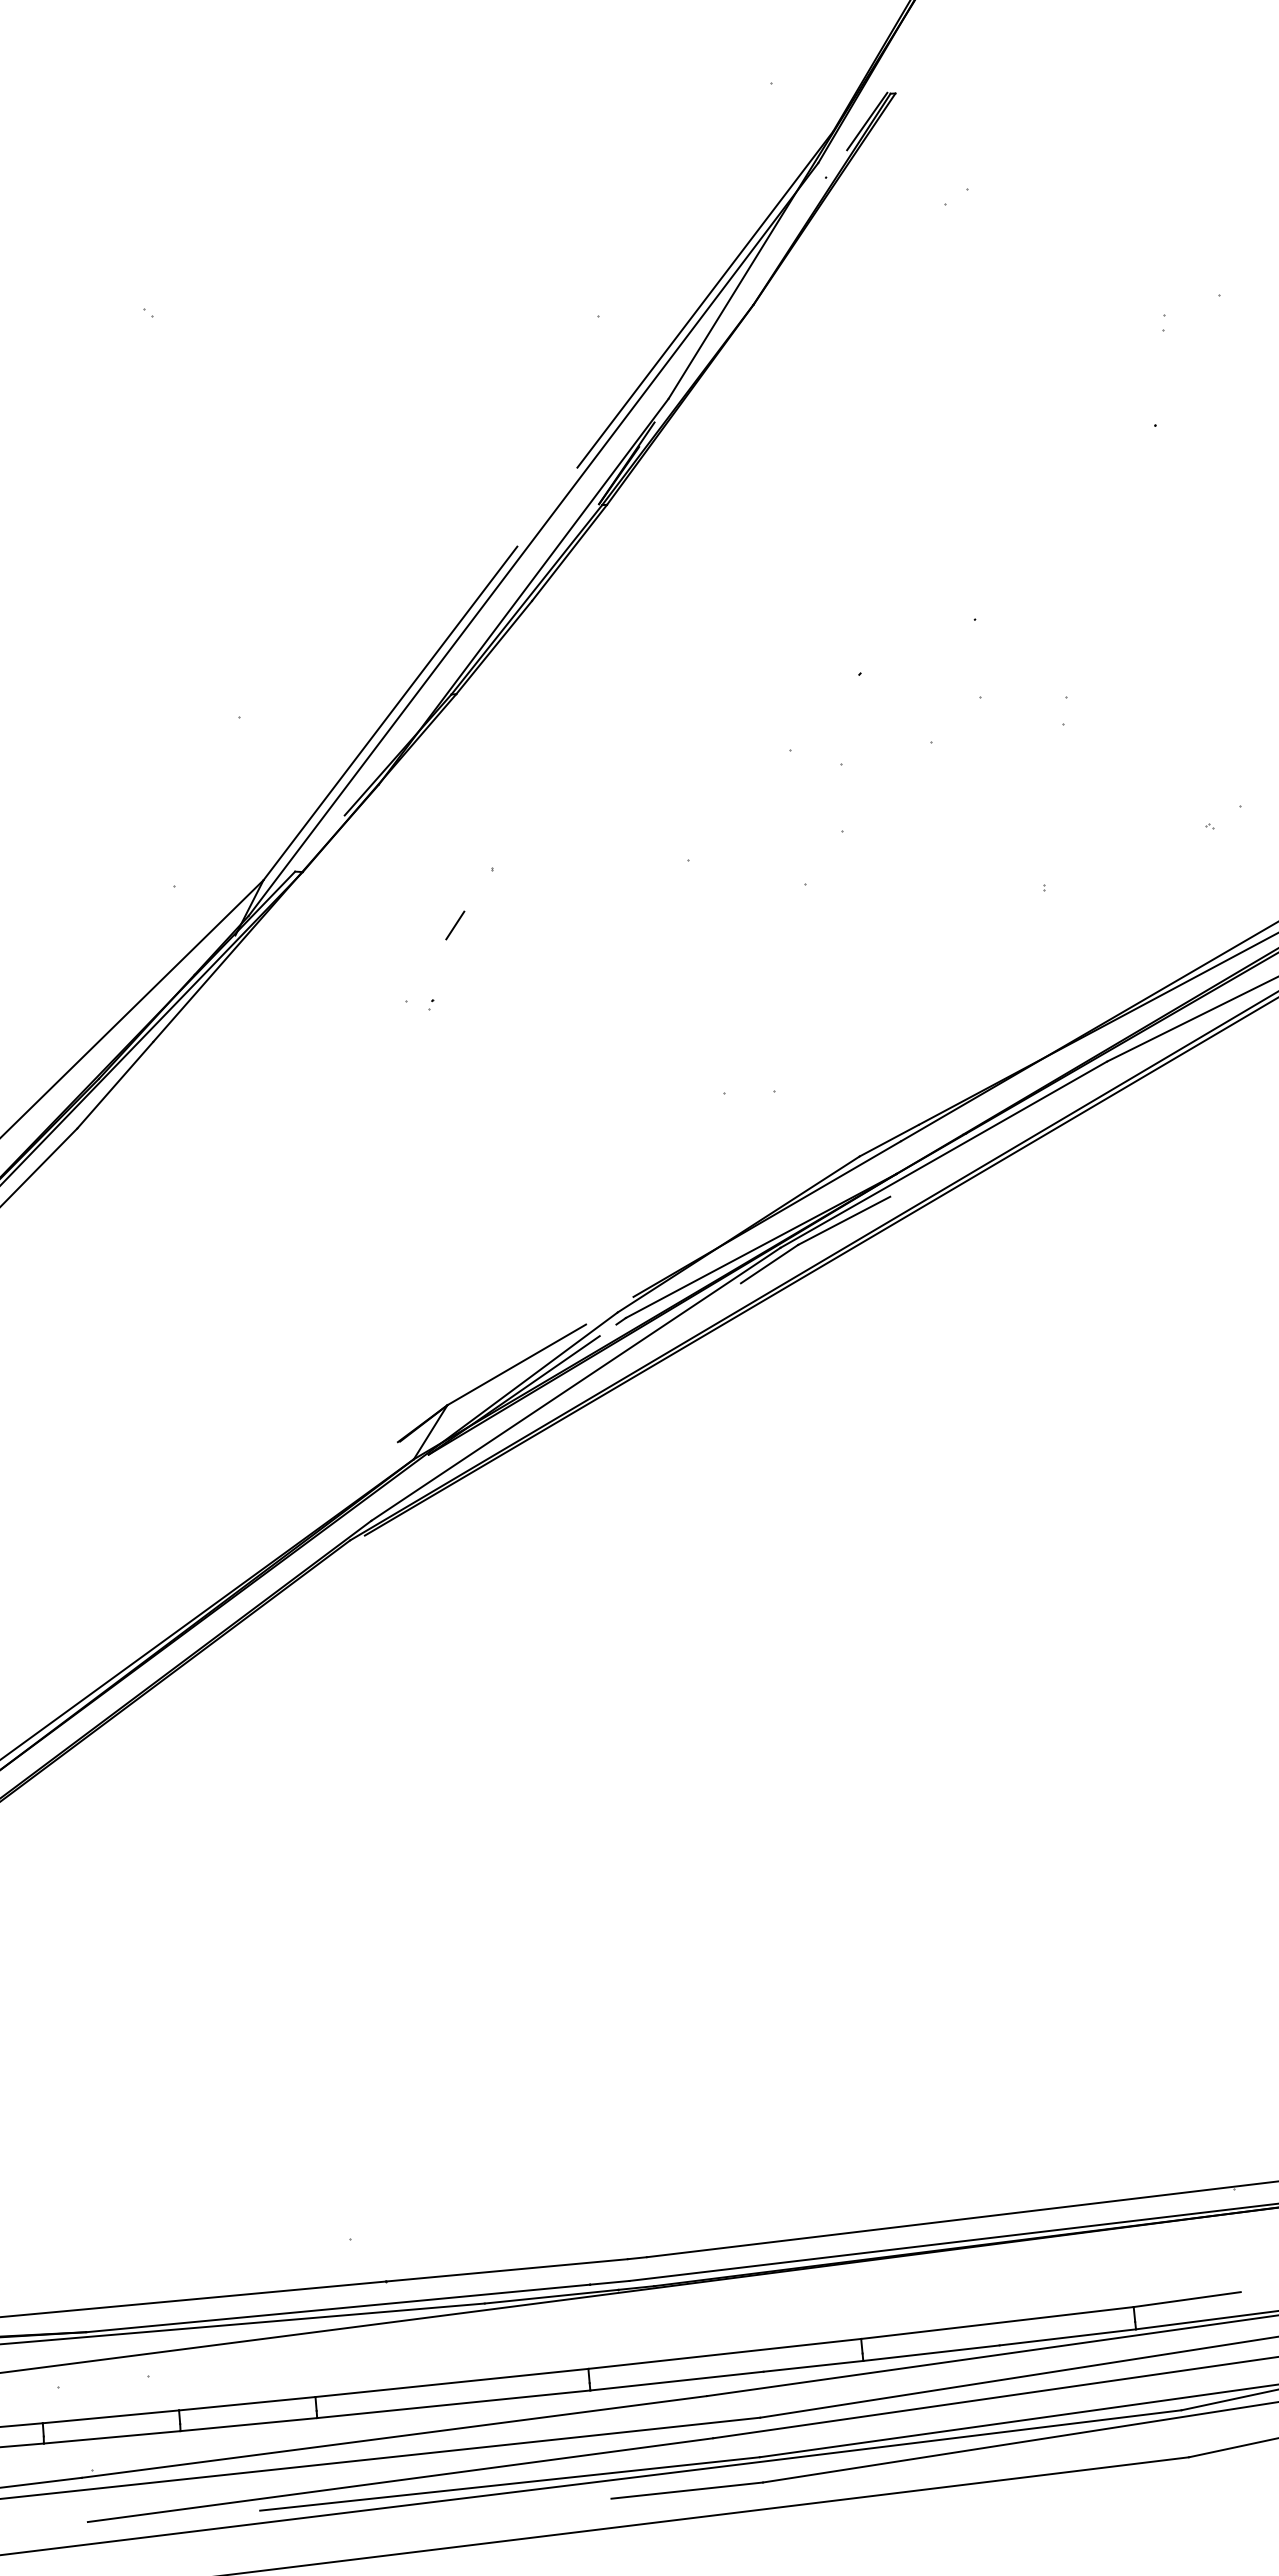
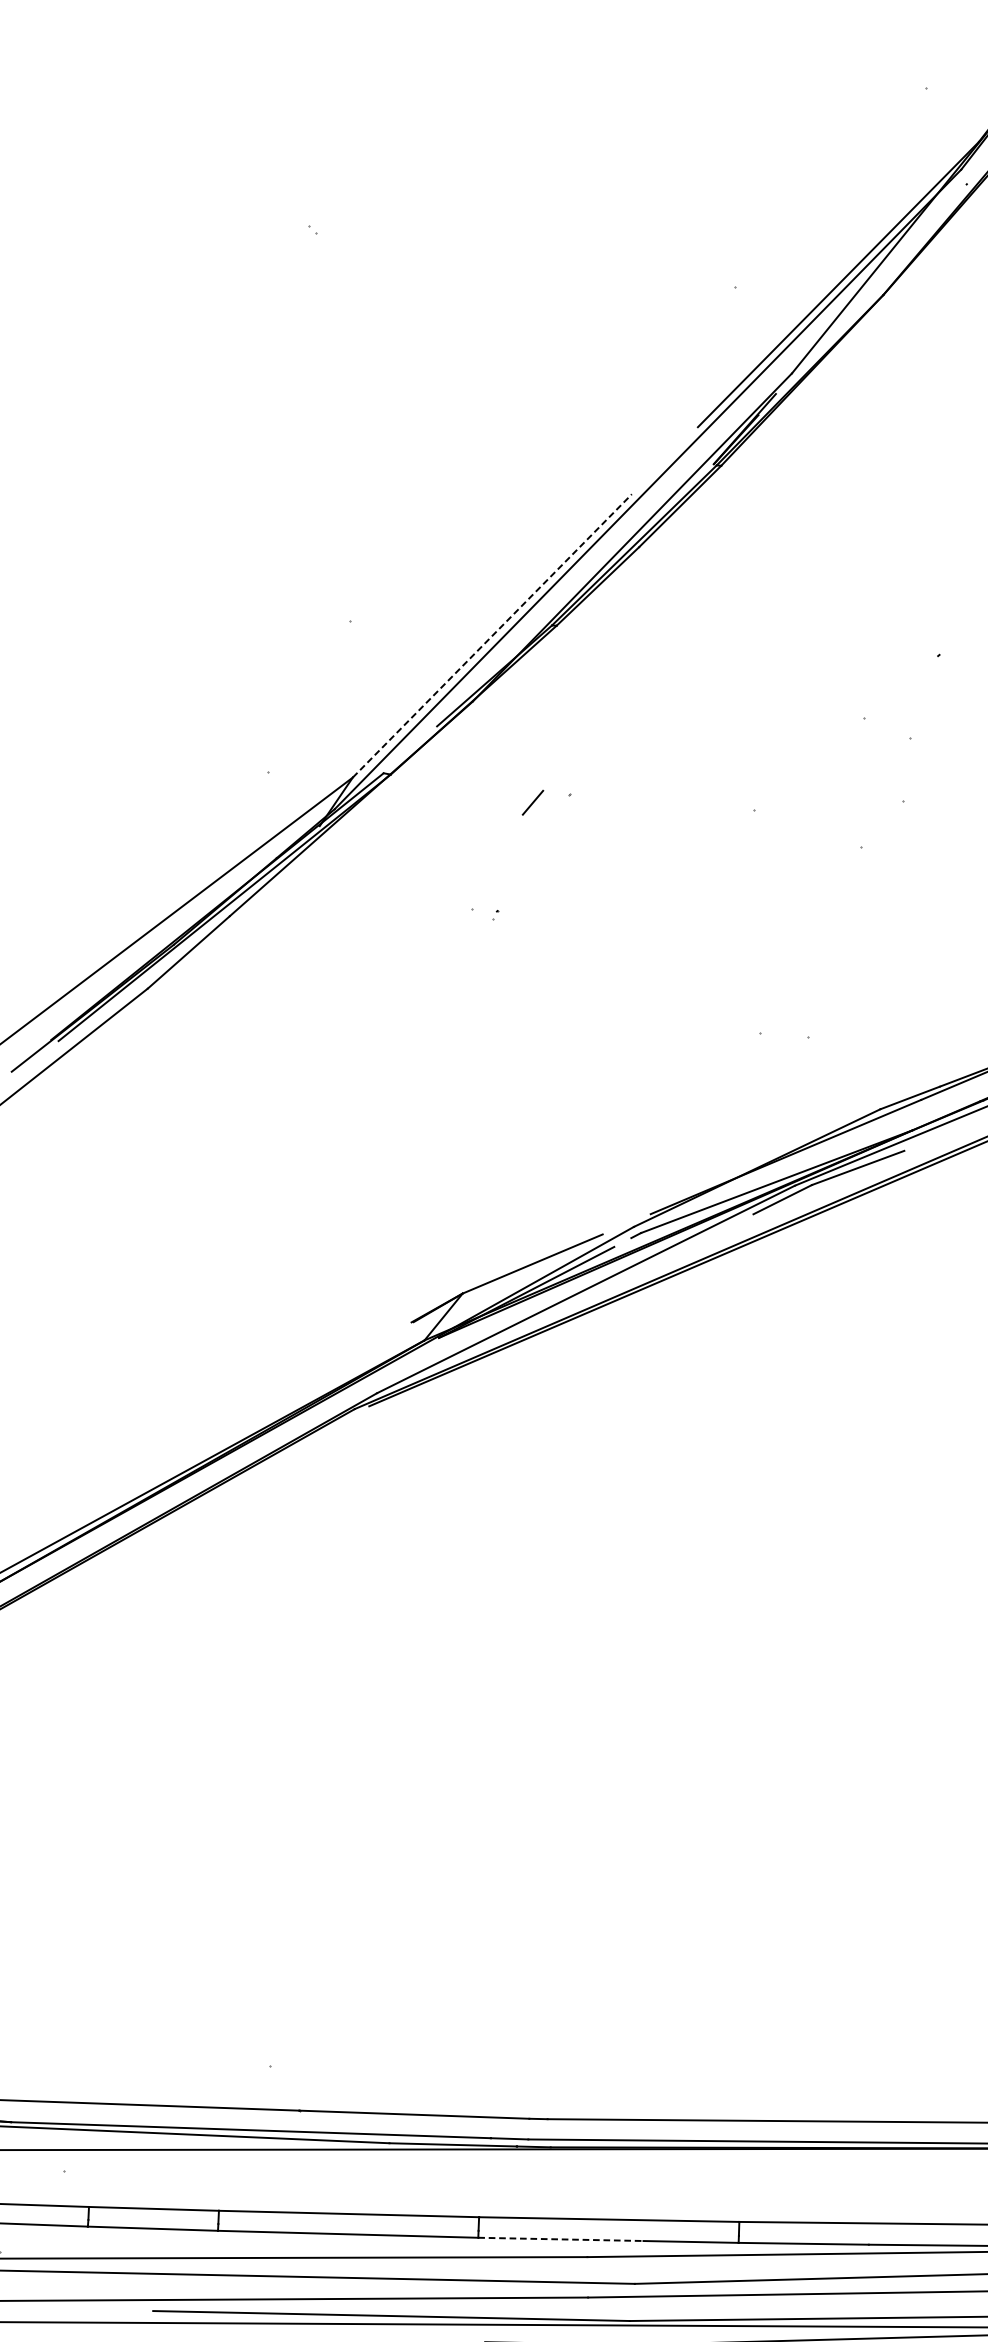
line: (390, 713) -> (492, 635), solid -> dashed
line: (455, 925) -> (533, 802), moved
line: (677, 2381) -> (561, 2239), solid -> dashed

